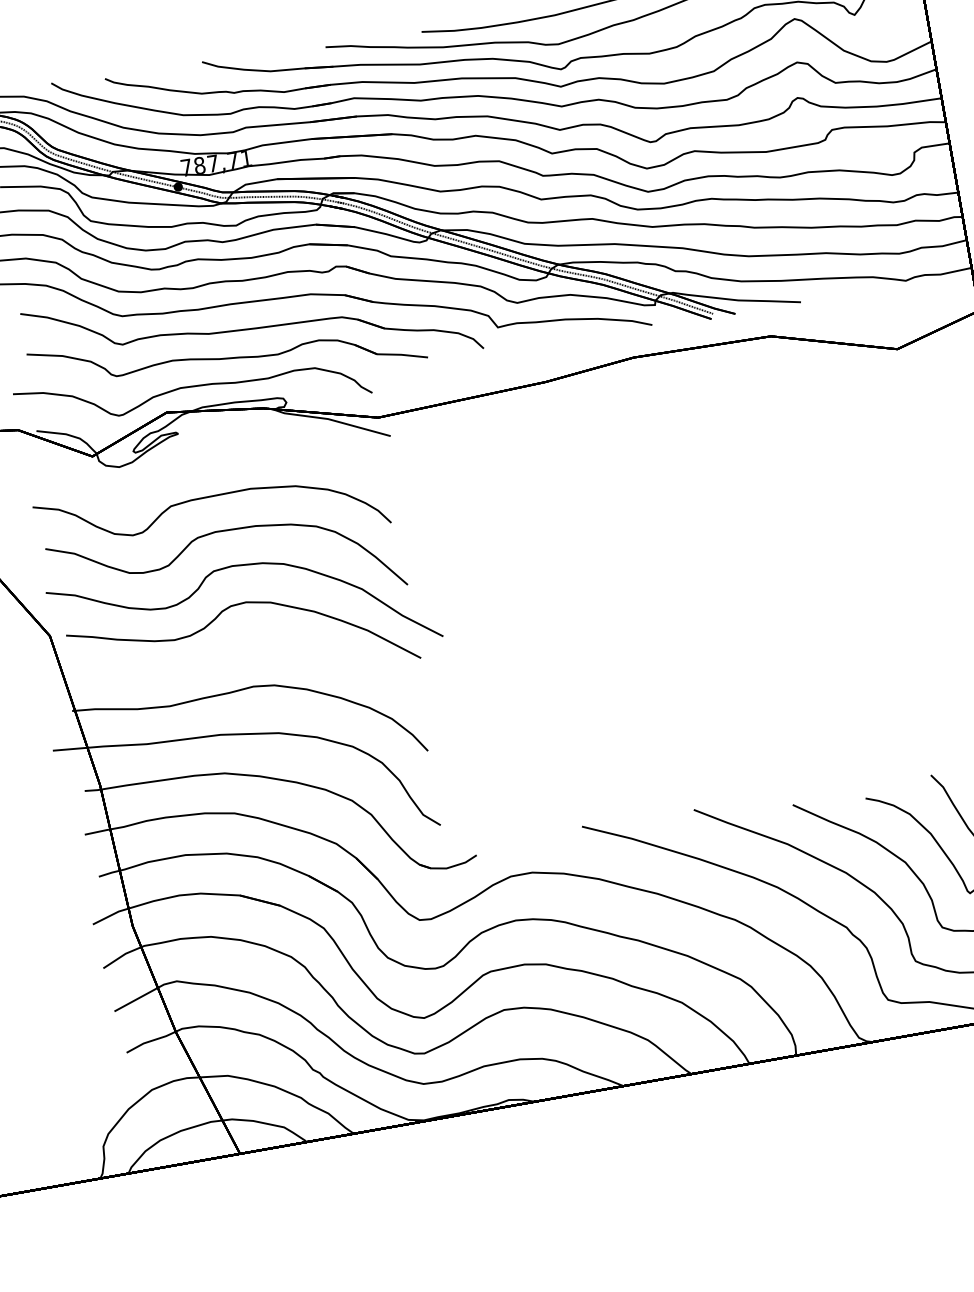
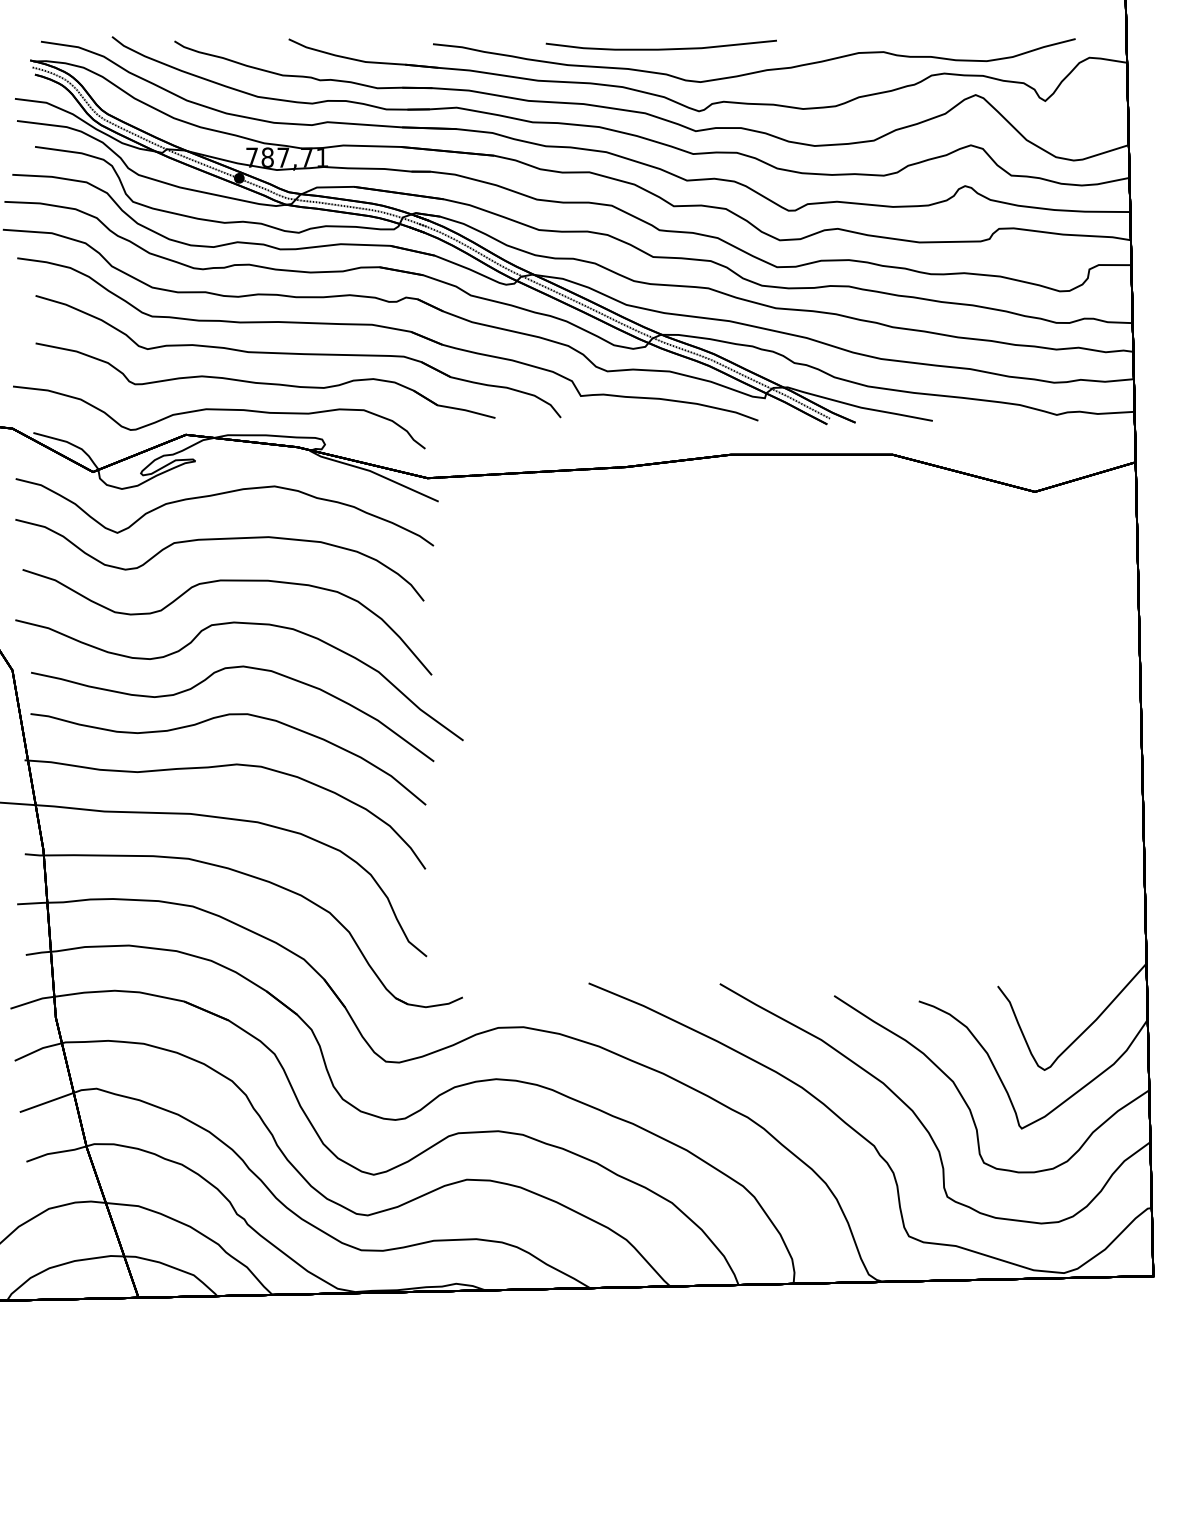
part: (206, 458) -> (223, 494), added
part: (234, 648) -> (221, 717), added

